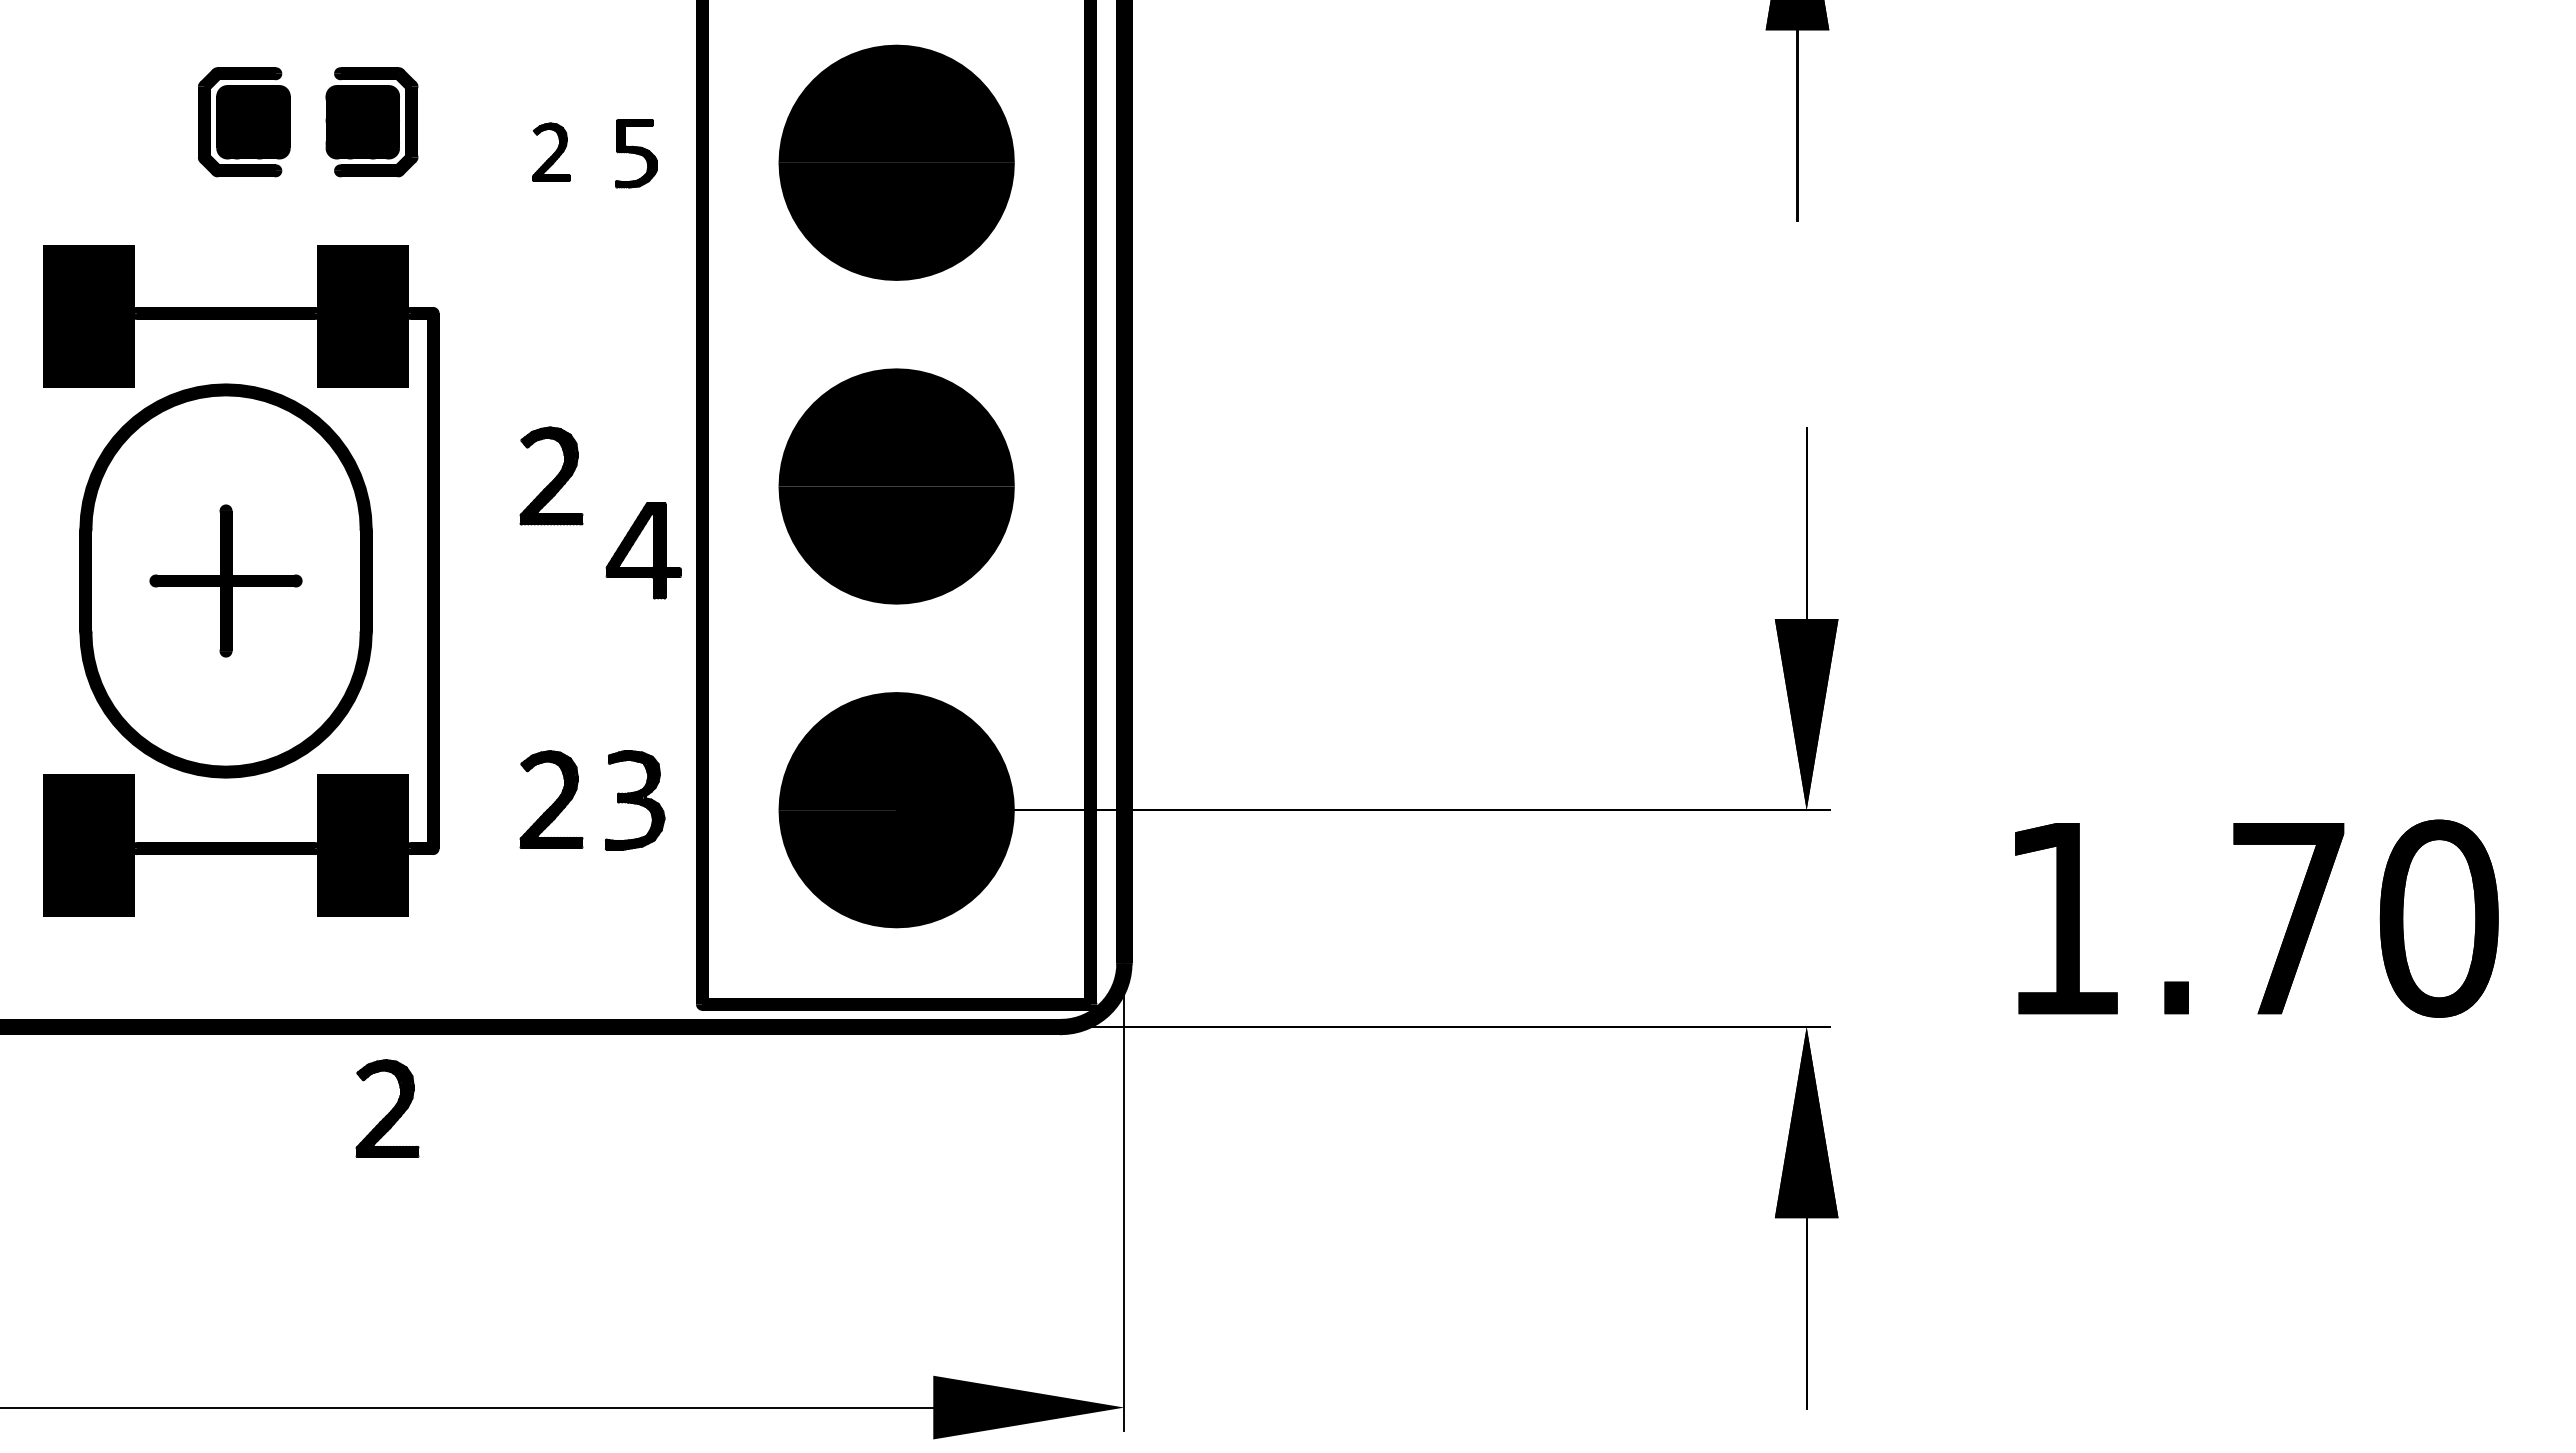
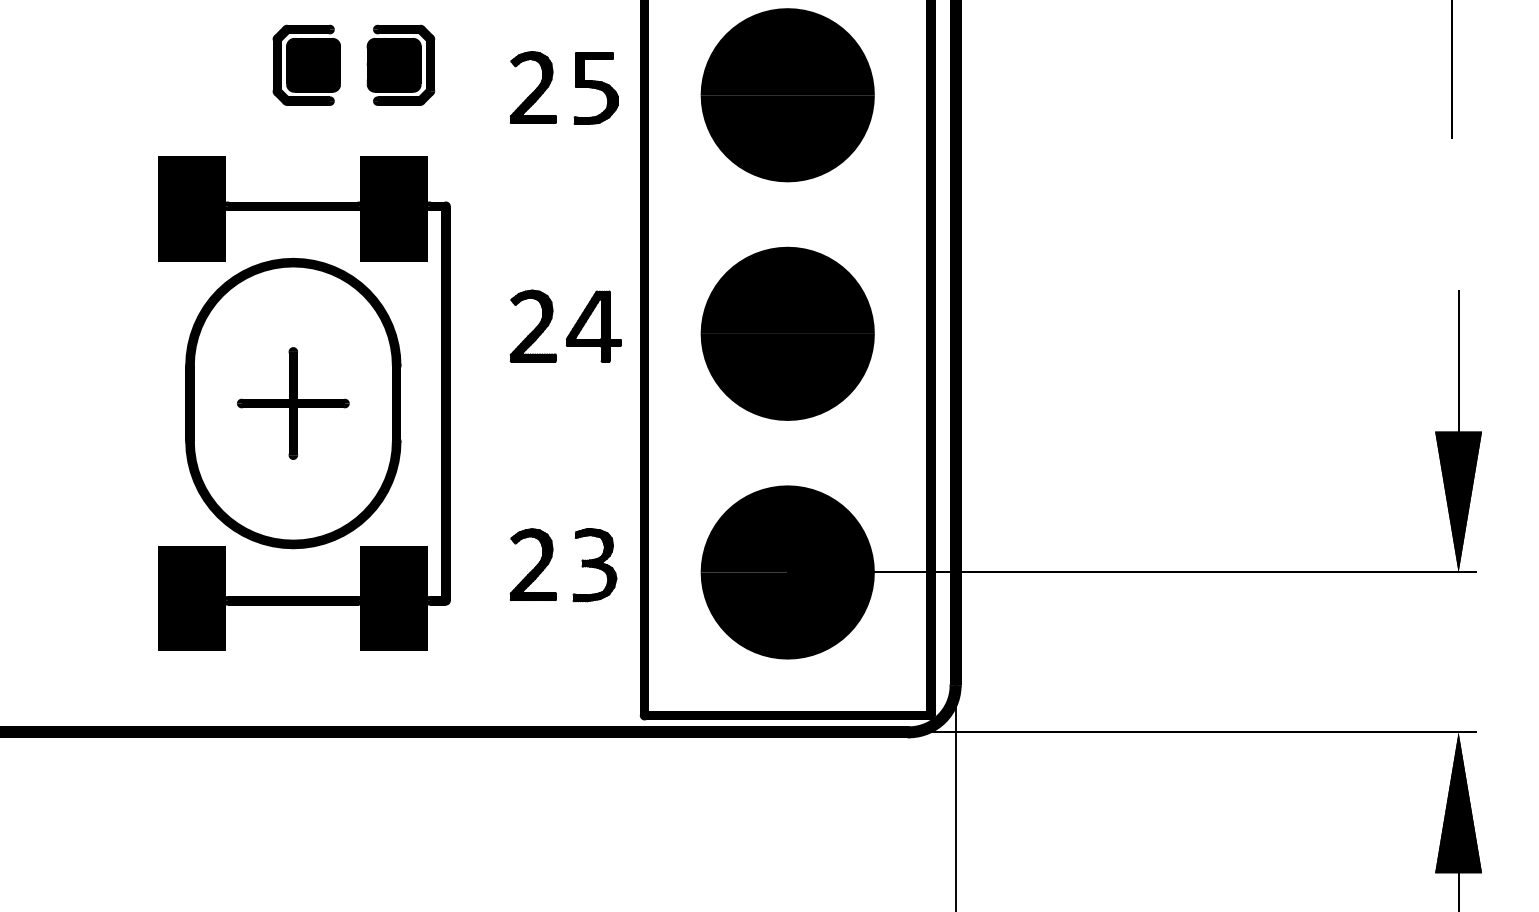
part: (551, 151) -> (533, 86), size x1.67
part: (636, 153) -> (595, 88), size x1.43
part: (643, 550) -> (593, 326), moved
part: (387, 1108) -> (412, 792), removed

